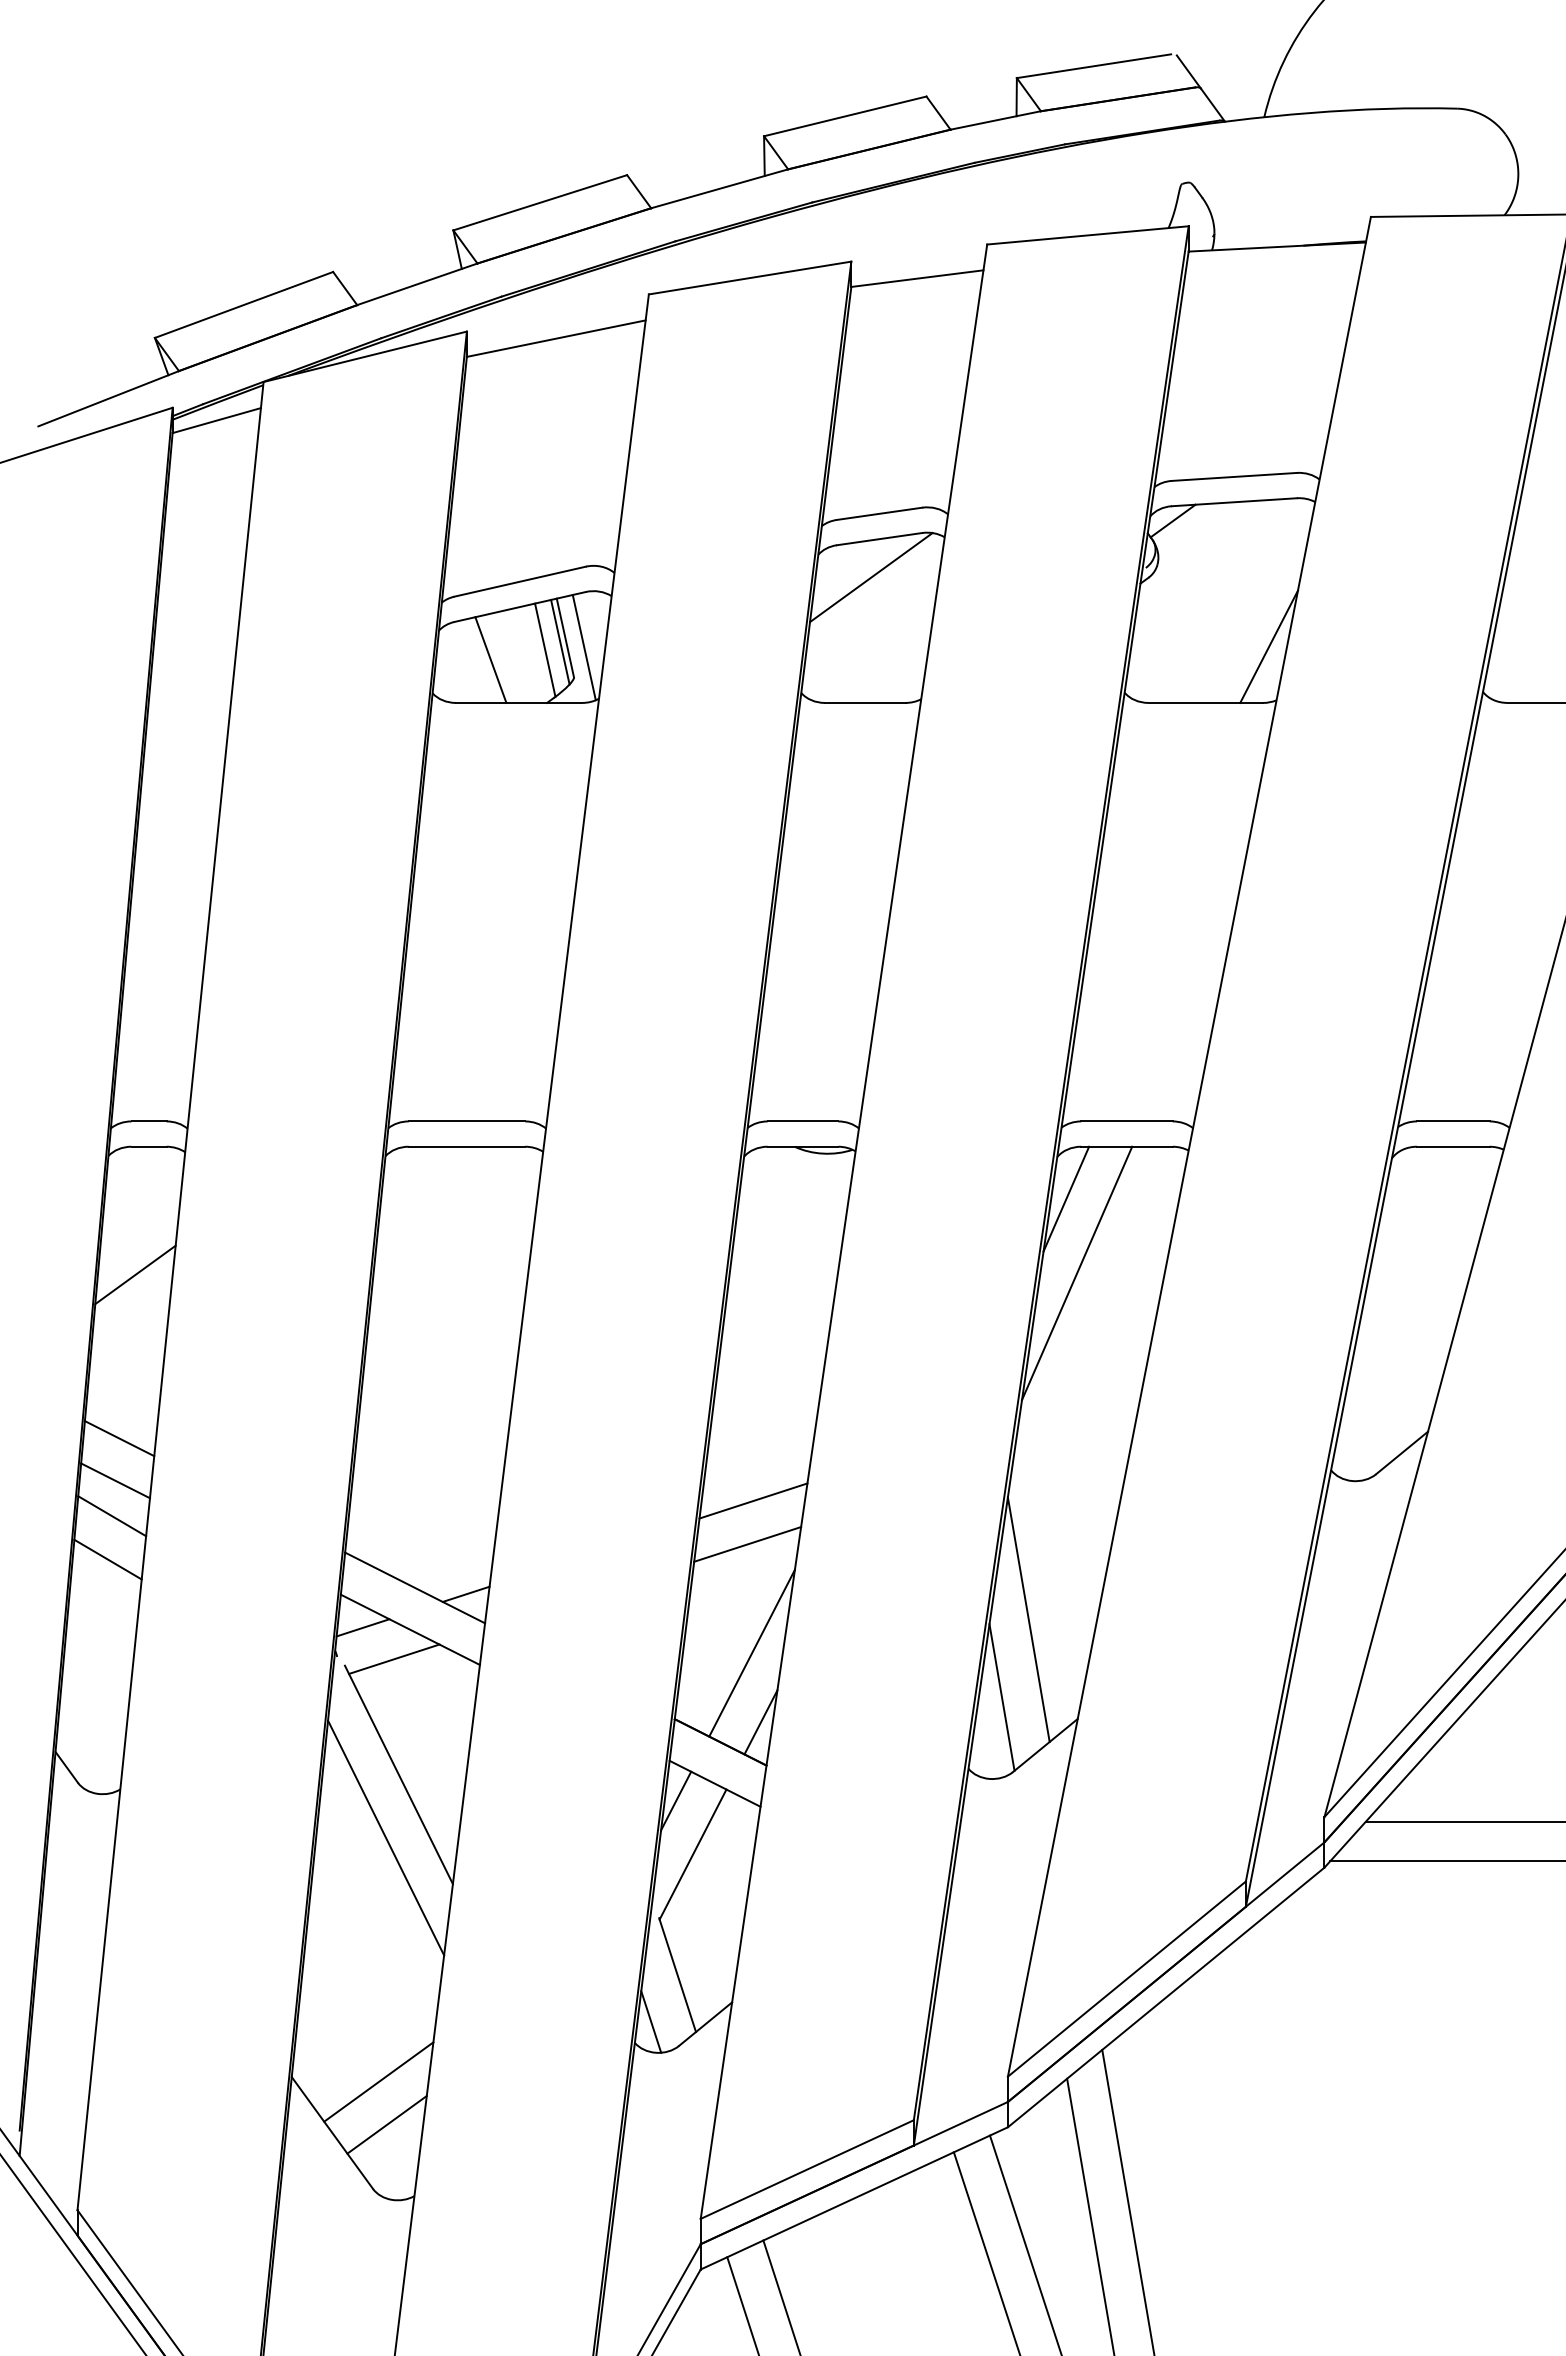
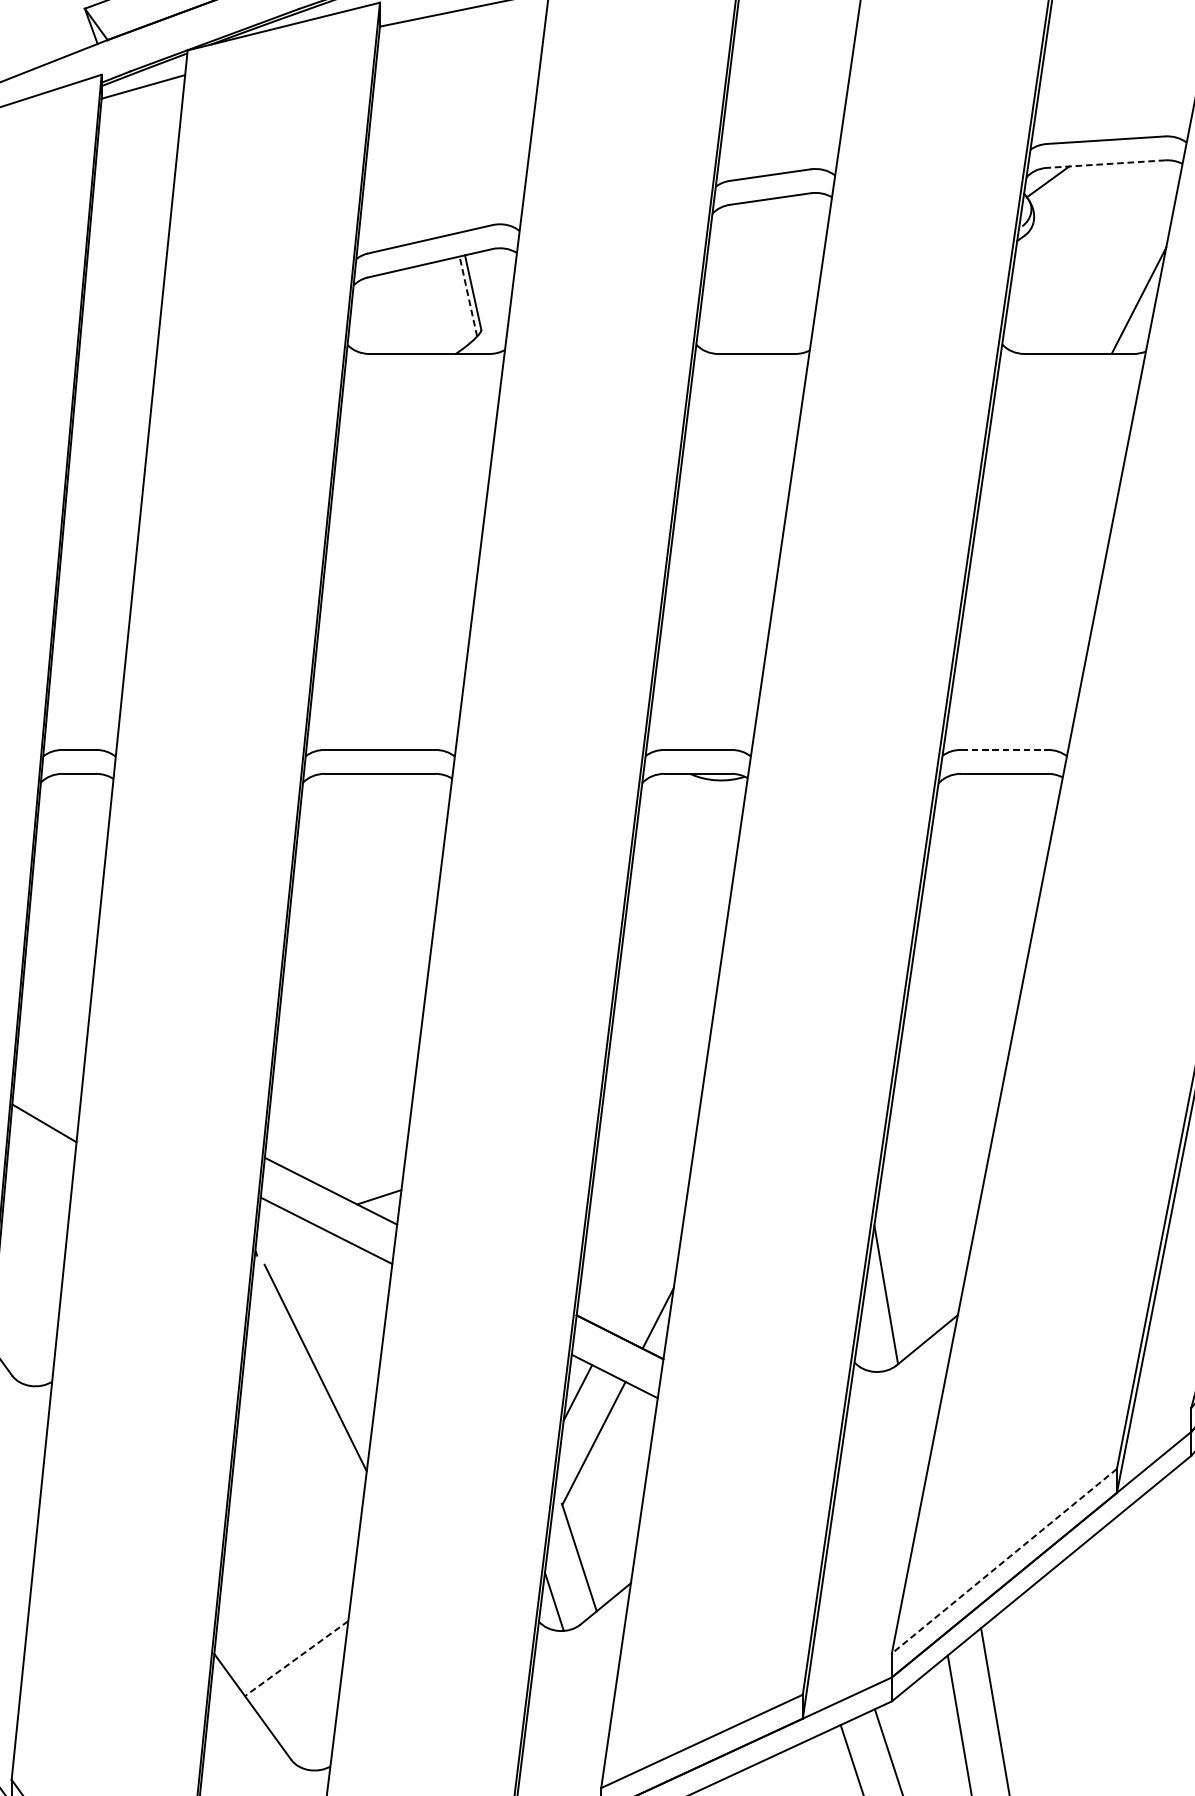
line: (1234, 502) -> (1106, 164), solid -> dashed
line: (871, 577) -> (762, 235), removed
line: (560, 641) -> (468, 295), solid -> dashed
line: (583, 647) -> (490, 301), removed
line: (545, 649) -> (454, 303), removed
line: (490, 659) -> (402, 312), removed
line: (1126, 1121) -> (1003, 749), solid -> dashed
line: (1066, 1198) -> (947, 822), removed
line: (1077, 1273) -> (957, 893), removed
line: (135, 1274) -> (66, 894), removed
line: (119, 1438) -> (51, 1049), removed
line: (115, 1480) -> (47, 1089), removed
line: (753, 1500) -> (651, 1108), removed
line: (747, 1544) -> (645, 1150), removed
line: (107, 1559) -> (40, 1164), removed
line: (1028, 1619) -> (911, 1221), removed
line: (362, 1627) -> (281, 1228), removed
line: (751, 1652) -> (649, 1252), removed
line: (394, 1658) -> (311, 1257), removed
line: (386, 1837) -> (303, 1427), removed
line: (1126, 1979) -> (1003, 1561), solid -> dashed
line: (378, 2082) -> (296, 1659), solid -> dashed
line: (386, 2124) -> (303, 1698), removed

